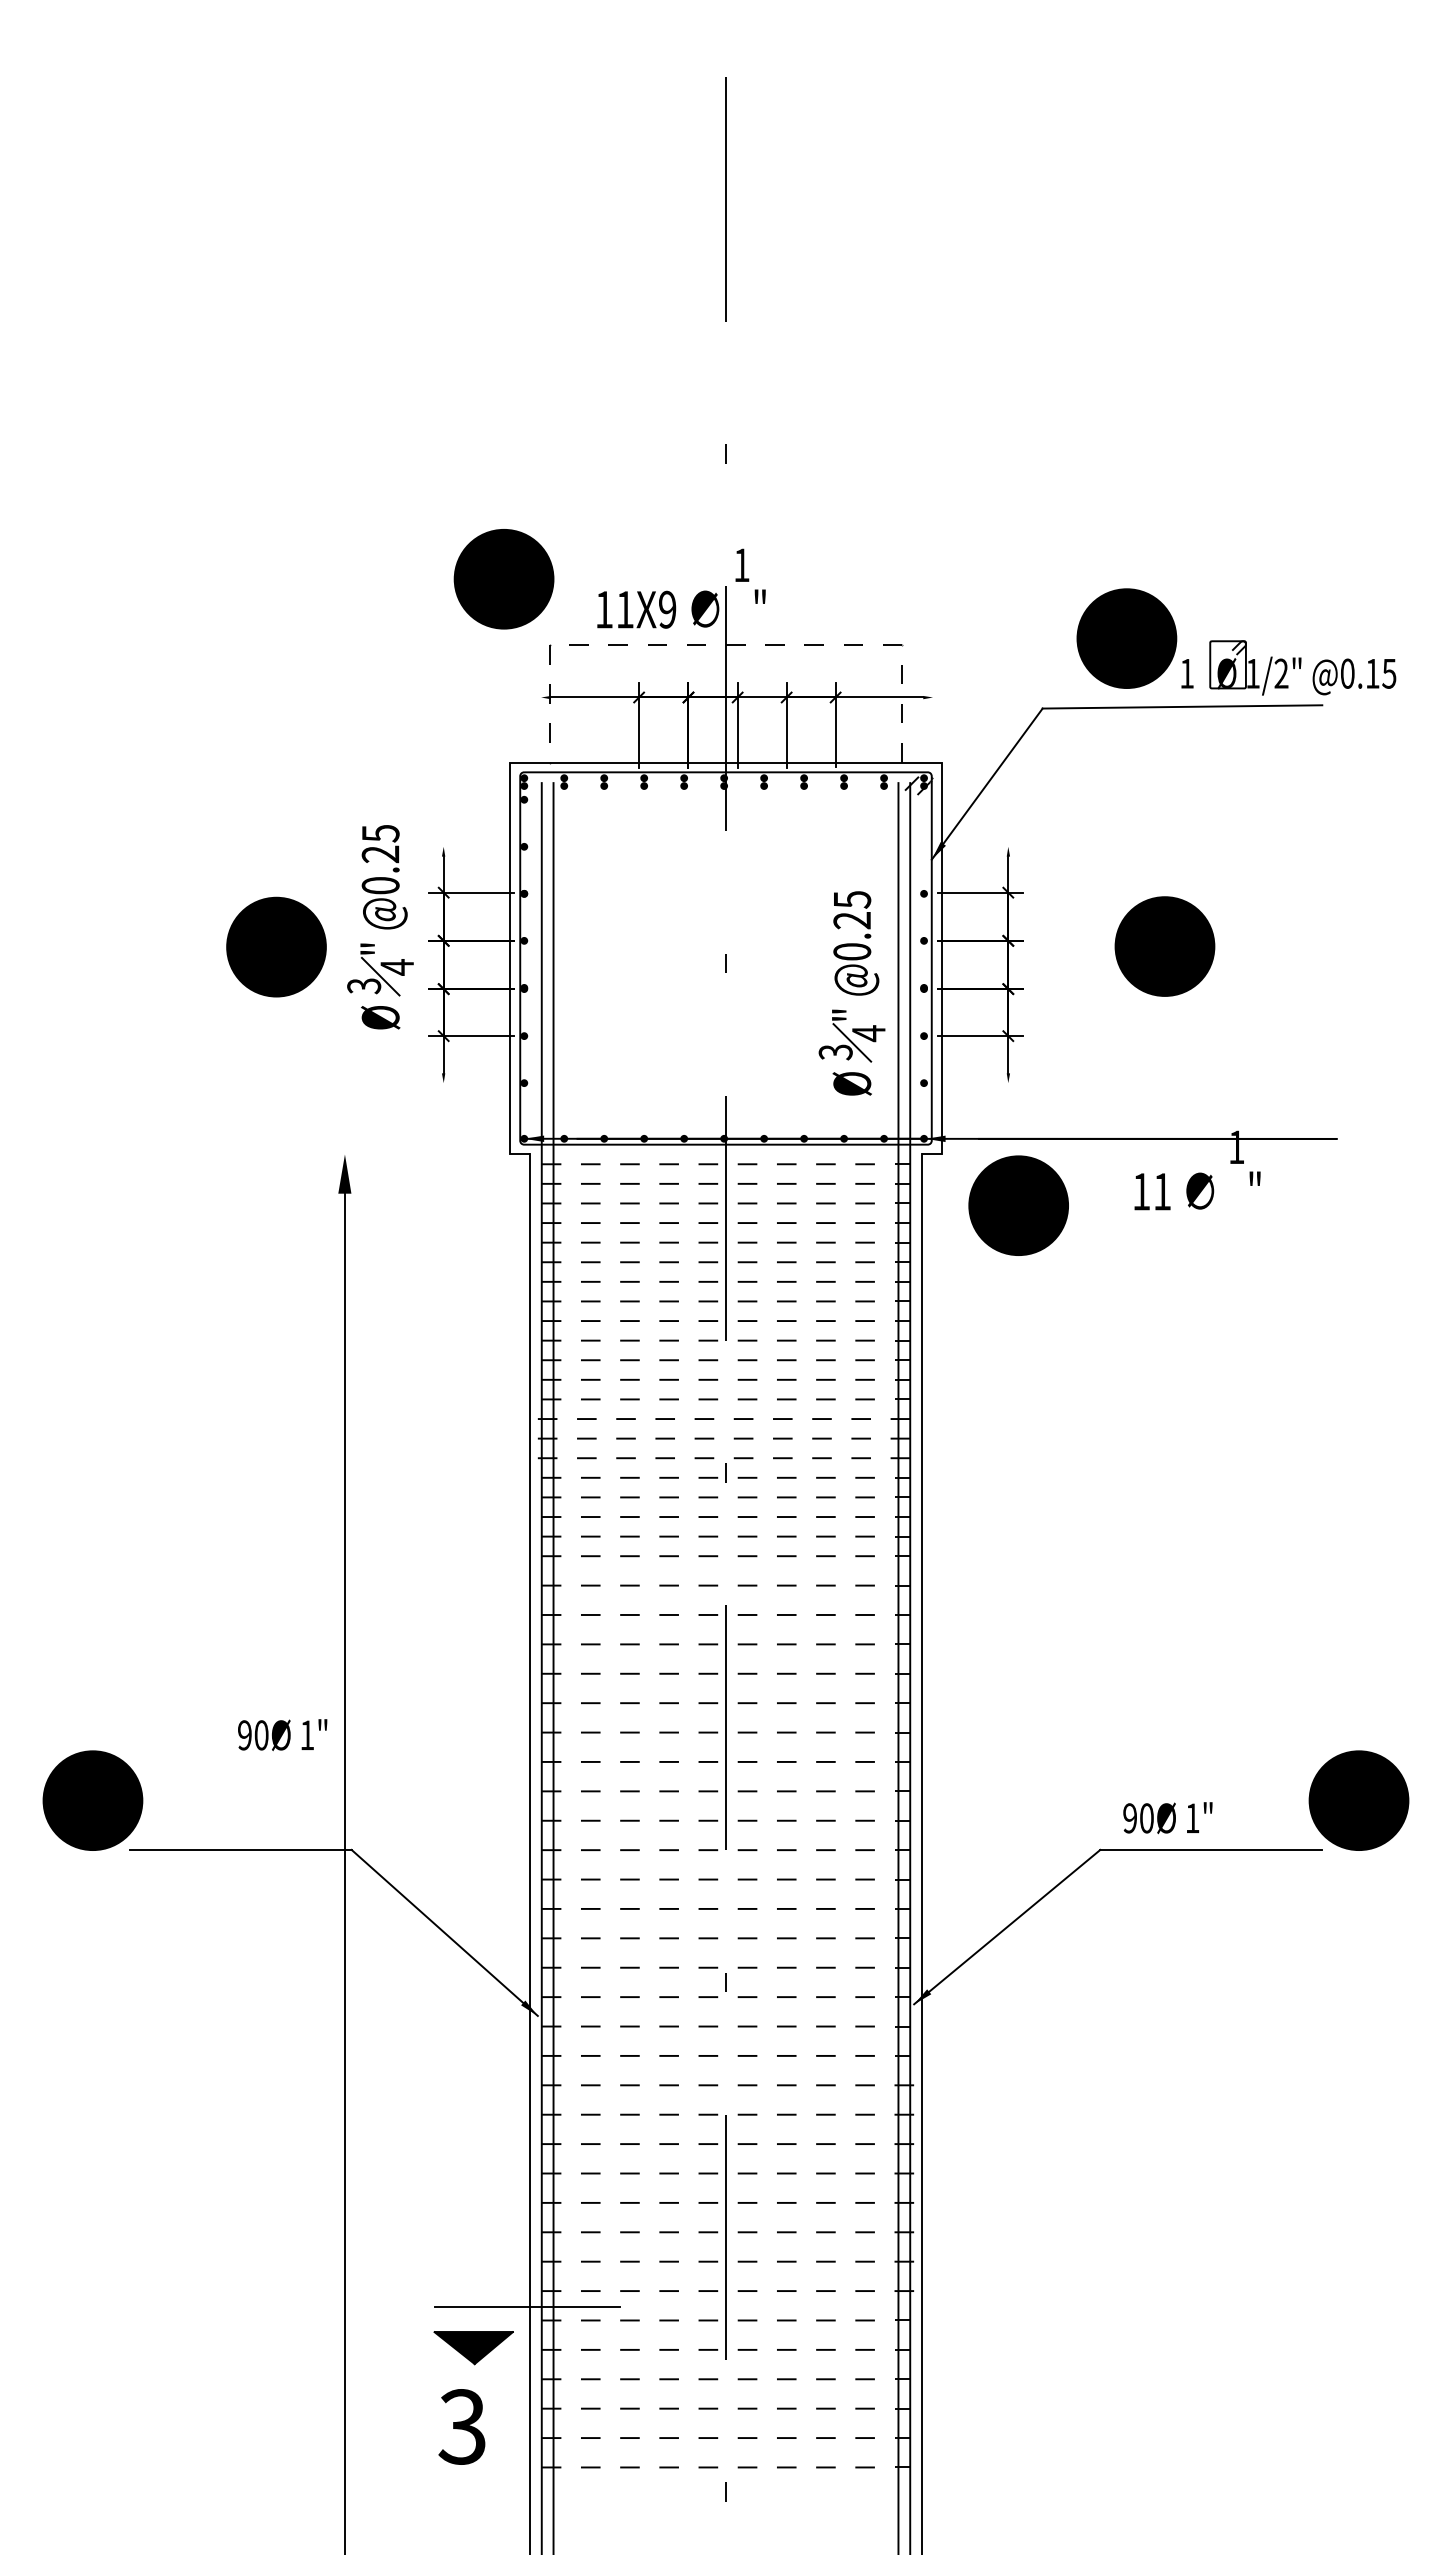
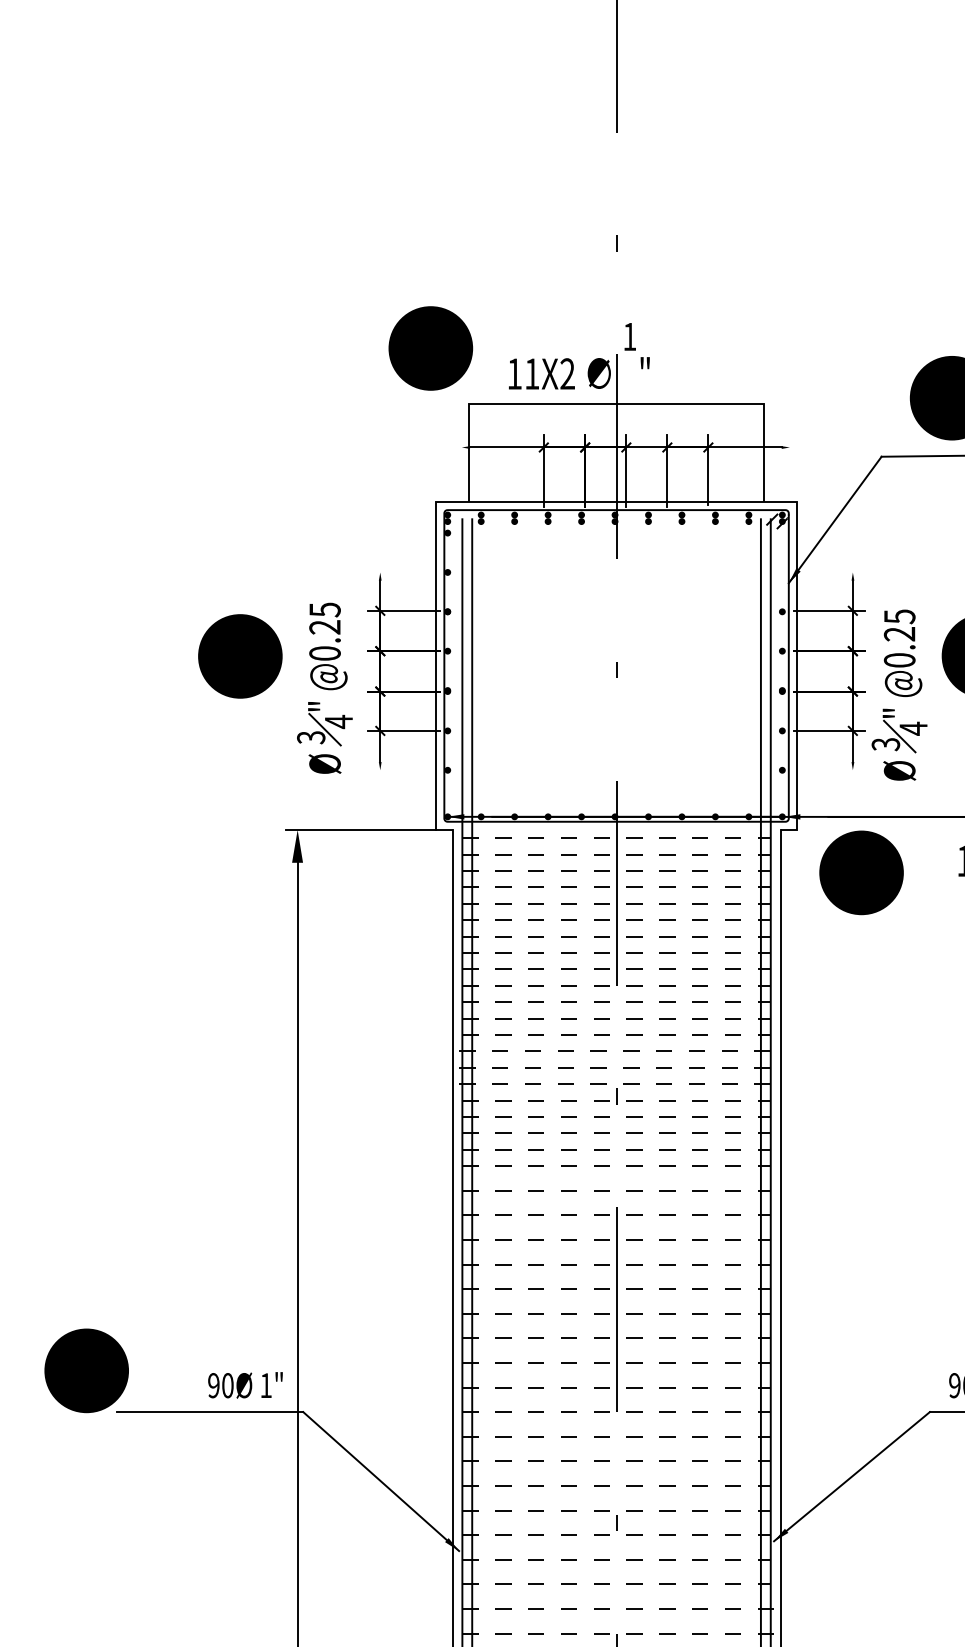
text: (667, 609) -> (567, 373), 11X9 -> 11X2
line: (725, 644) -> (616, 403), dashed -> solid
part: (380, 927) -> (324, 688), moved
part: (851, 993) -> (899, 695), moved
line: (420, 1154) -> (360, 829), added
text: (282, 1735) -> (245, 1385), moved

